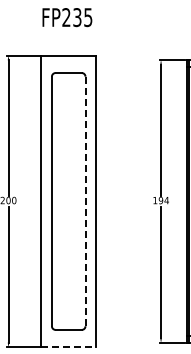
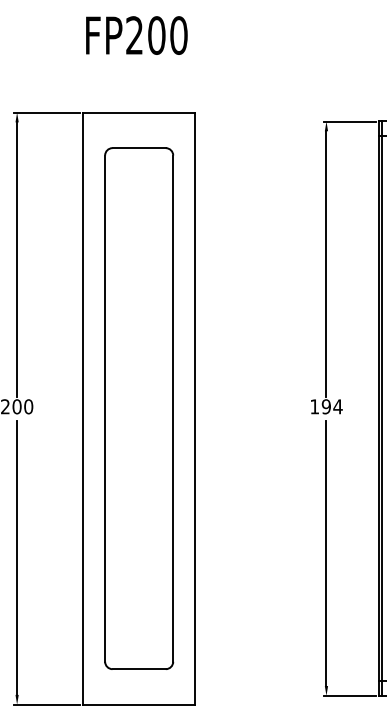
text: (82, 17) -> (167, 35), FP235 -> FP200
line: (85, 201) -> (173, 408), dashed -> solid
line: (68, 347) -> (138, 704), dashed -> solid

